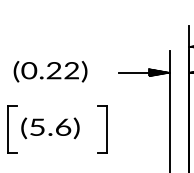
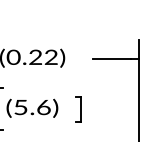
hatch: (159, 72) -> (128, 58), removed
part: (102, 129) -> (78, 109), size x0.6

